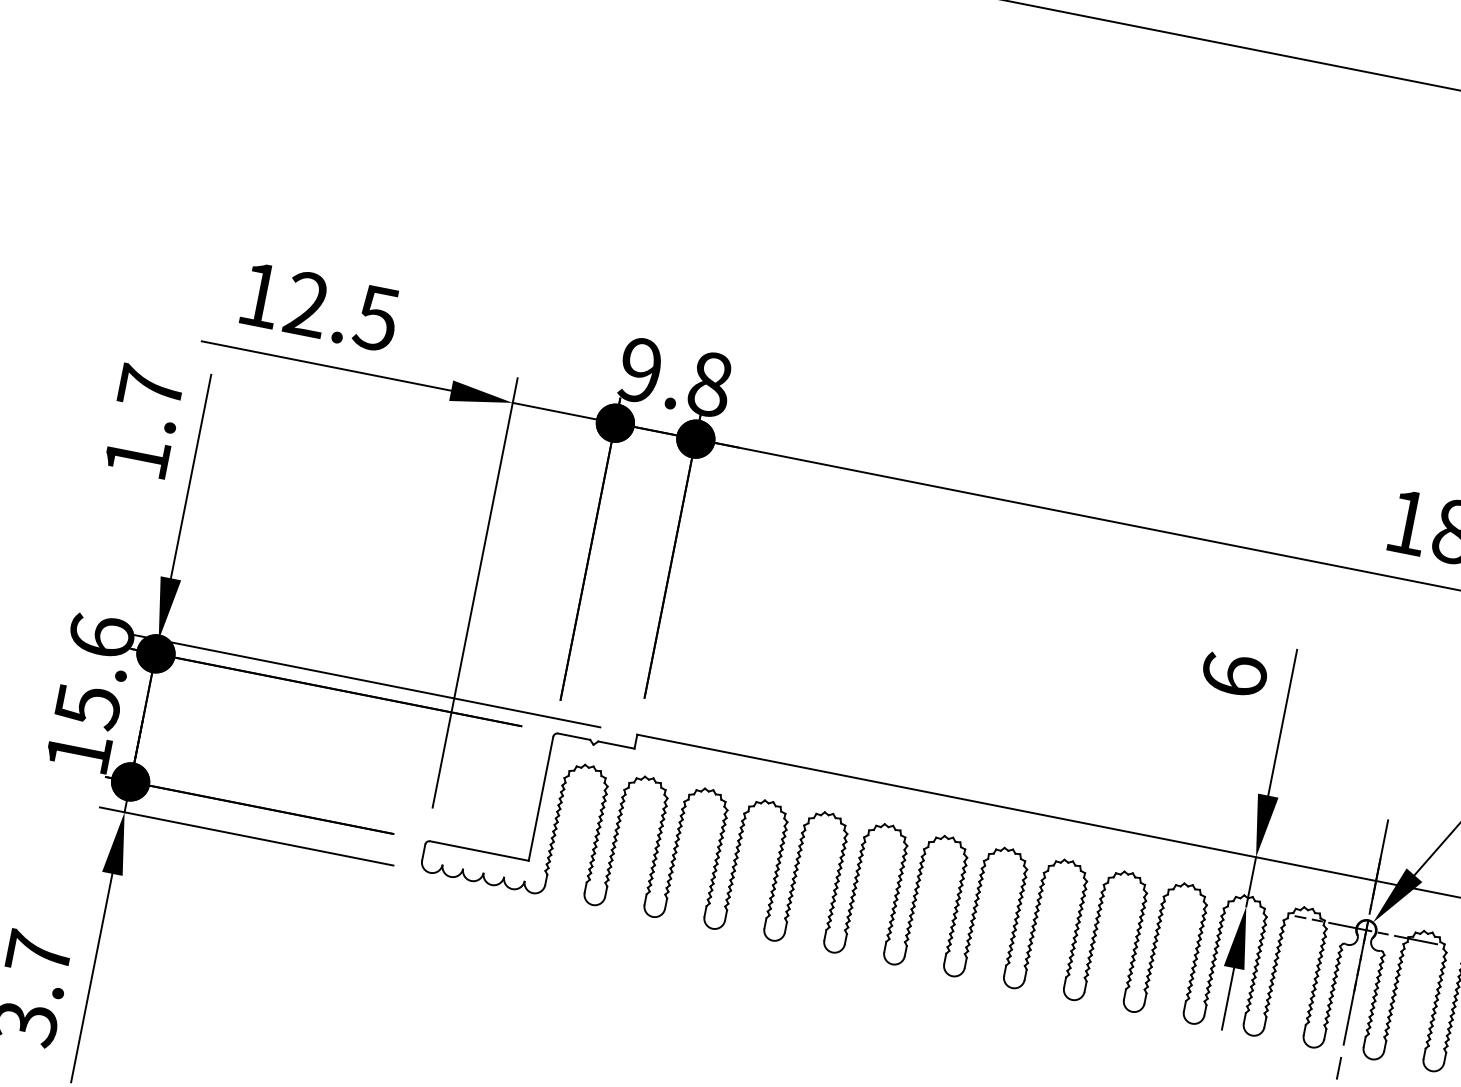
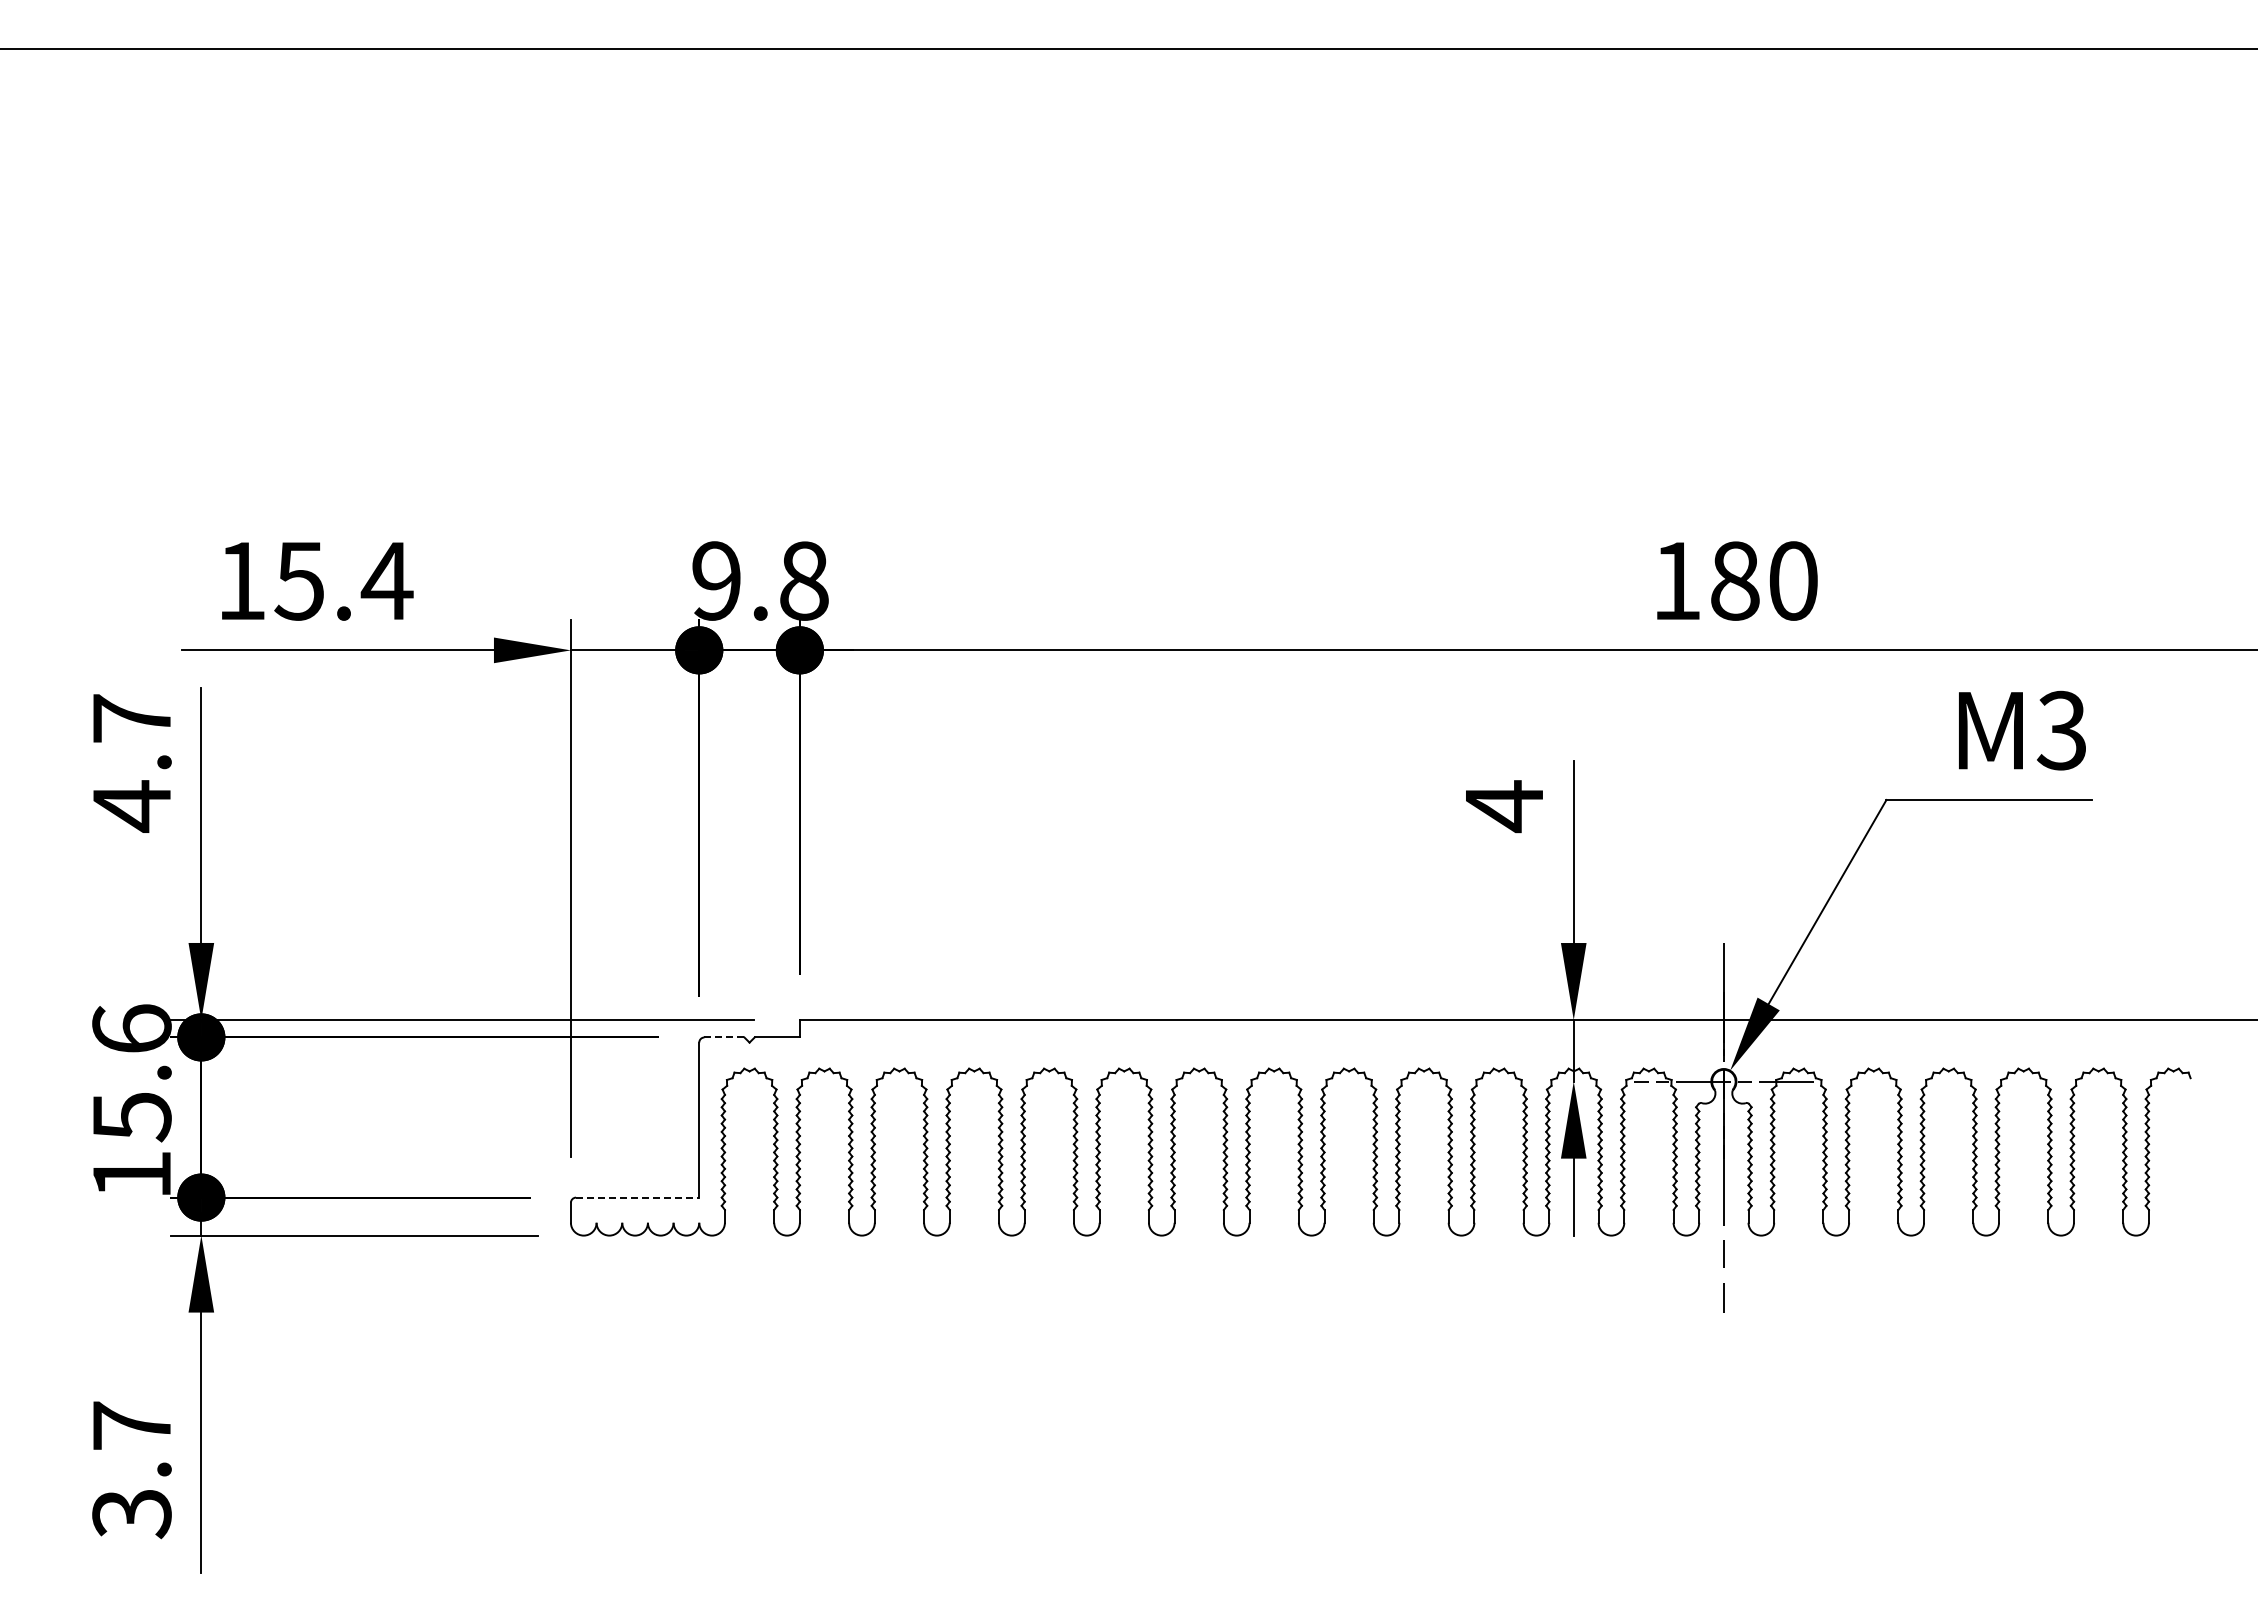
text: (341, 311) -> (343, 580), 12.5 -> 15.4
text: (136, 458) -> (131, 806), 1.7 -> 4.7
text: (1234, 675) -> (1504, 806), 6 -> 4
line: (574, 736) -> (724, 1037), solid -> dashed
line: (479, 850) -> (637, 1197), solid -> dashed

